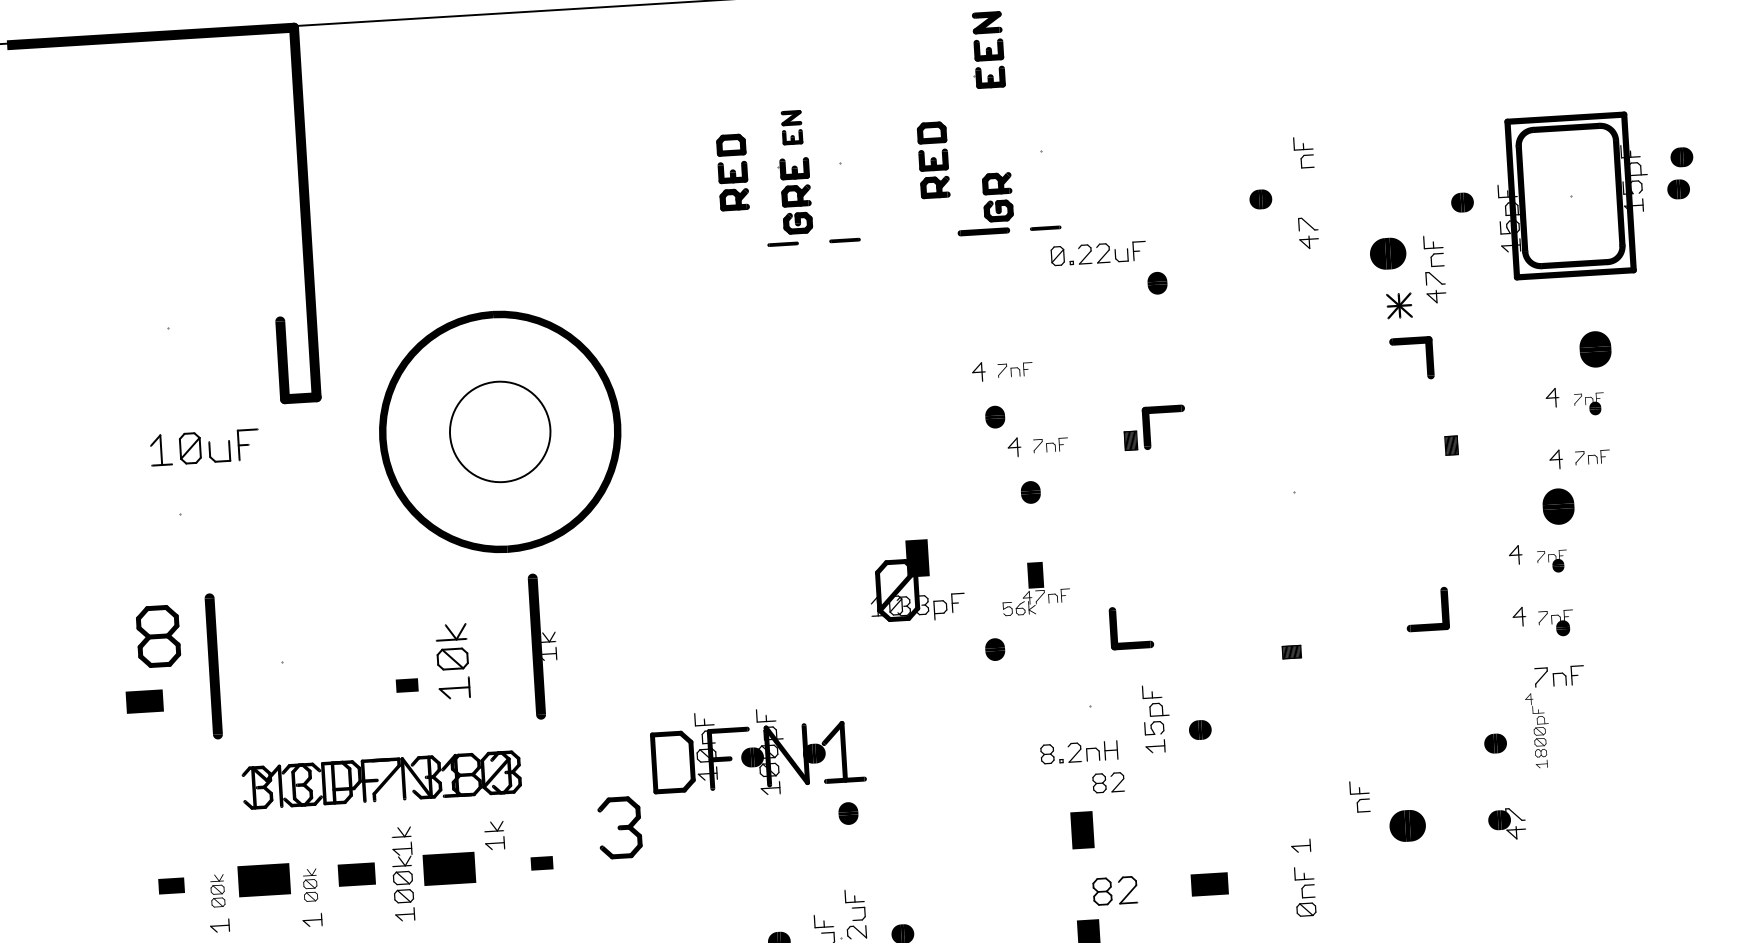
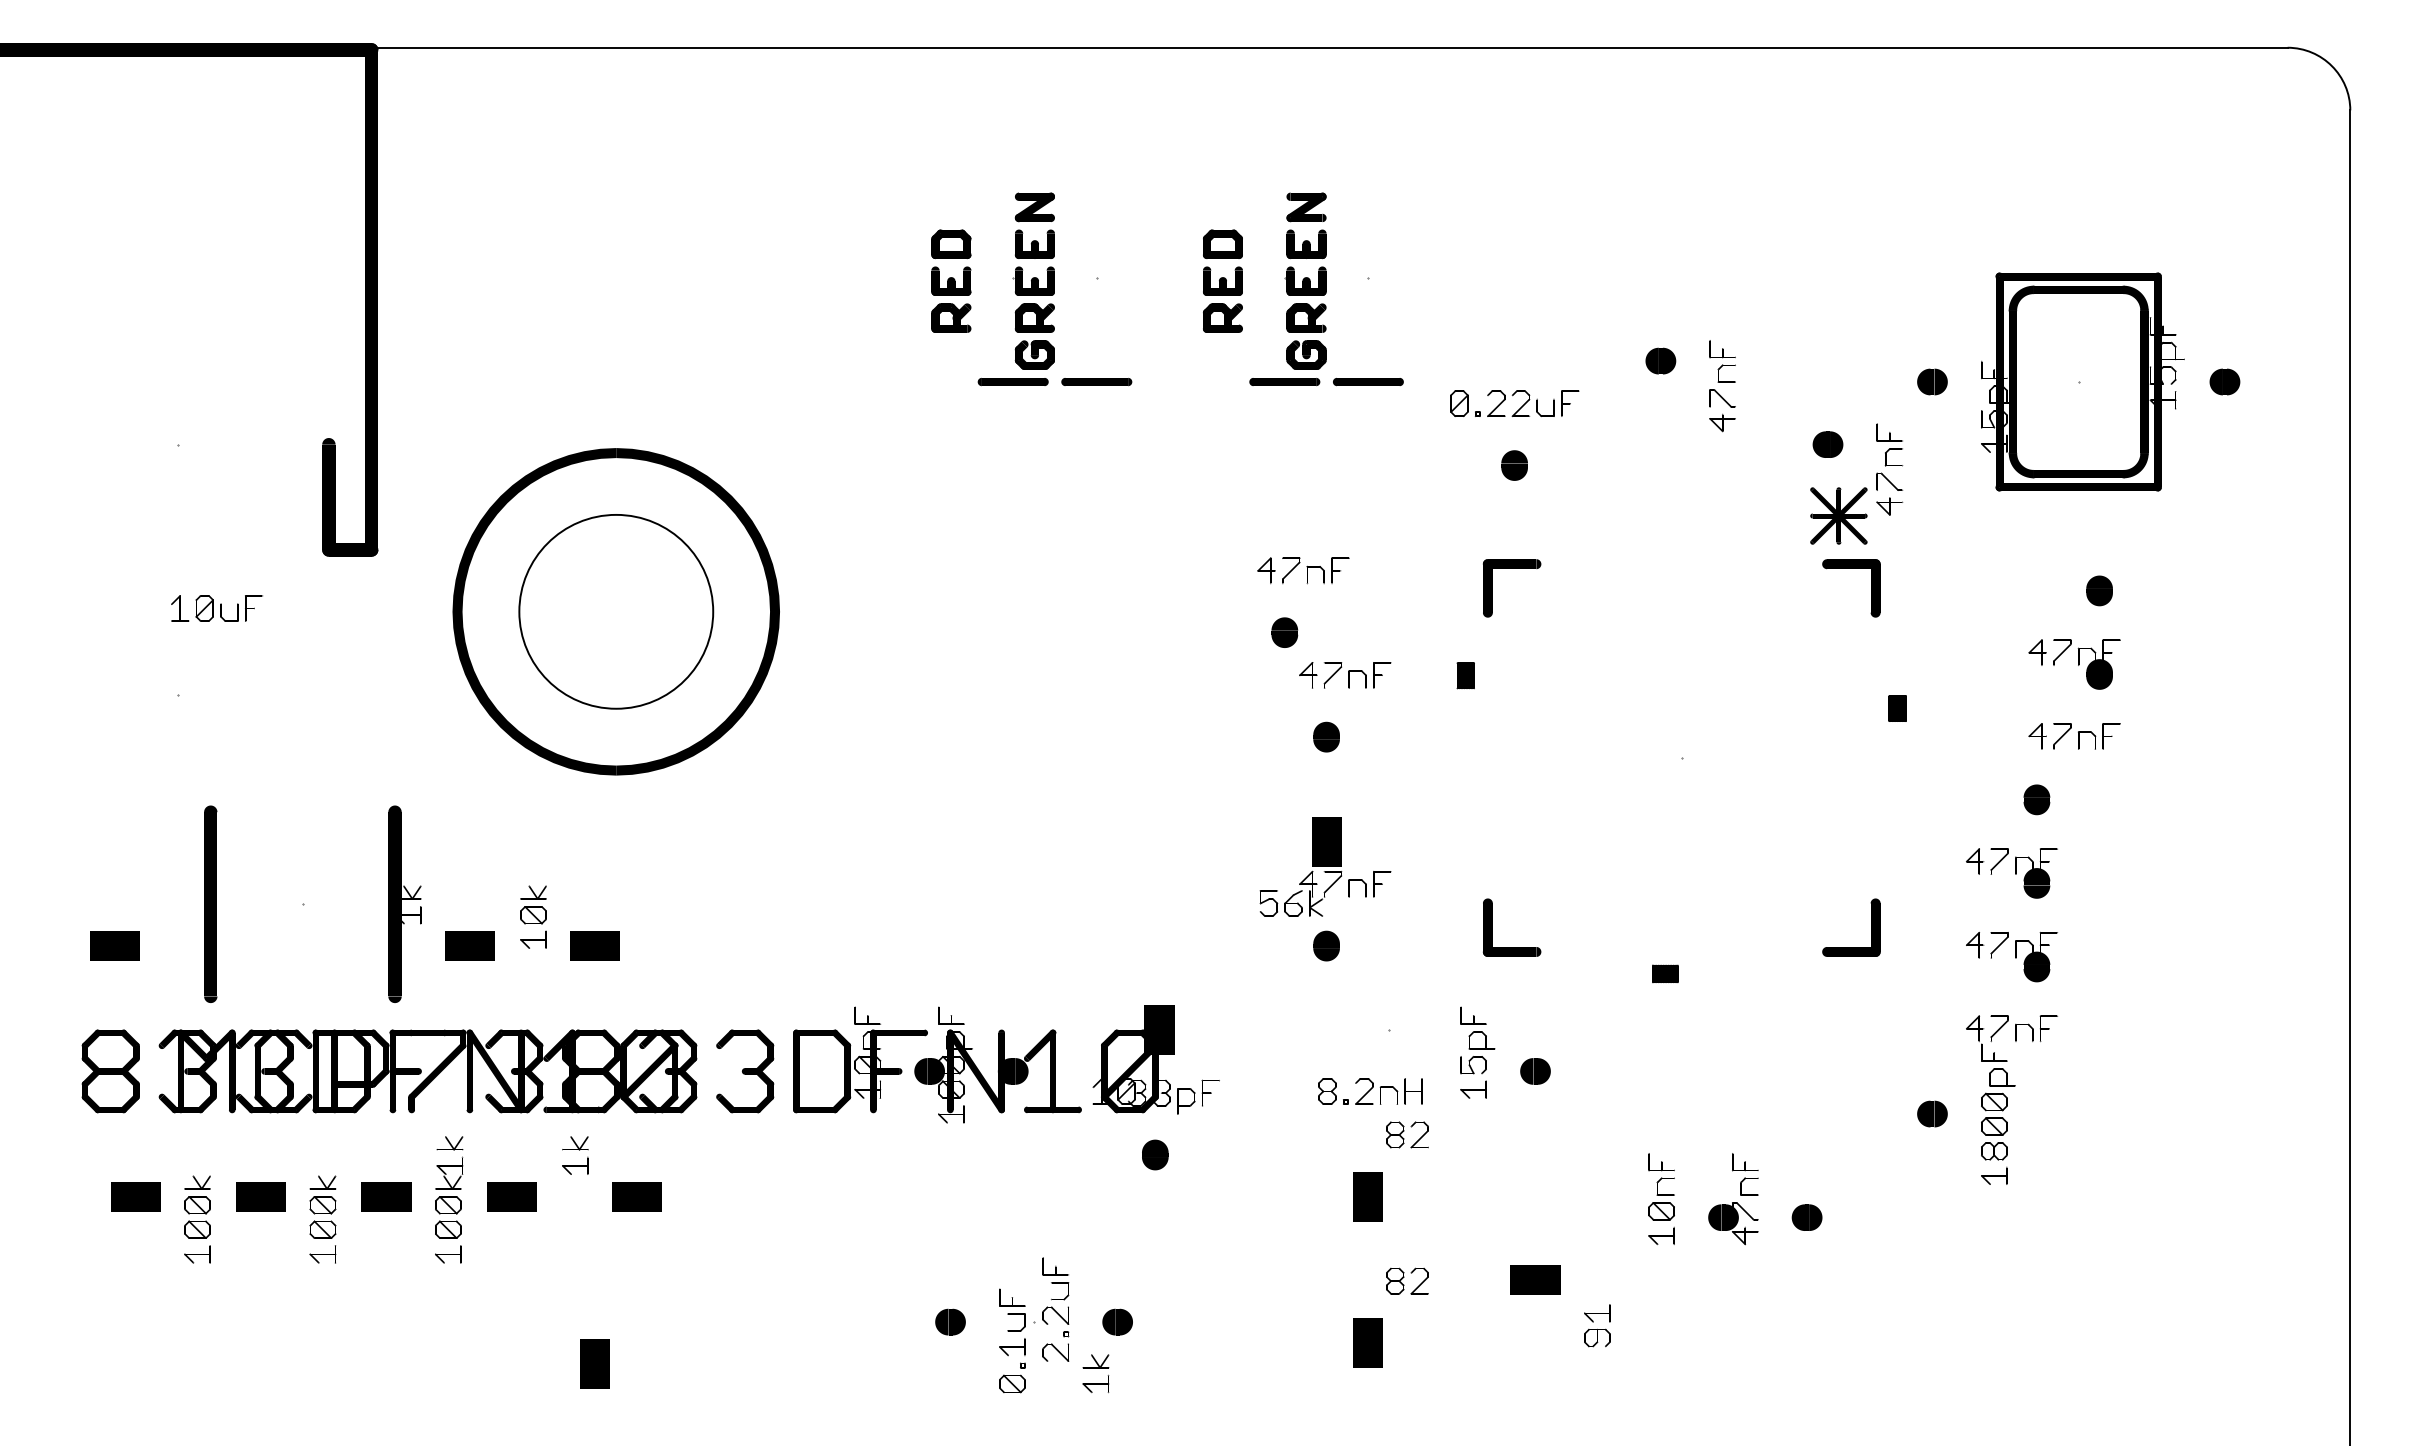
part: (988, 49) -> (1305, 243), moved
part: (791, 127) -> (1034, 225), size x1.43
part: (1303, 152) -> (1722, 361), moved
part: (1681, 156) -> (2231, 338), removed
part: (1045, 228) -> (1368, 382), size x1.67
part: (844, 240) -> (1096, 382), size x1.67
part: (782, 244) -> (1012, 382), size x1.67
part: (1387, 253) -> (1827, 444), size x0.62
part: (1102, 256) -> (1519, 408), moved
part: (1399, 305) -> (1838, 515), size x1.67
part: (1595, 349) -> (2099, 590), size x0.62
part: (1015, 369) -> (1315, 570), size x1.43
part: (1589, 404) -> (2086, 664), size x1.67
part: (1163, 412) -> (1512, 568), moved
circle: (500, 431) -> (616, 611), size x1.43
part: (1050, 445) -> (1357, 675), size x1.43
part: (205, 447) -> (217, 608), size x0.62
part: (1592, 457) -> (2086, 736), size x1.43
part: (1558, 506) -> (2036, 799), size x0.62
part: (1552, 561) -> (2023, 873), size x1.67
part: (915, 580) -> (1155, 1059), moved
part: (1035, 588) -> (1325, 866), size x1.43
part: (1555, 623) -> (2023, 957), size x1.43
part: (1116, 628) -> (1492, 927), moved
part: (158, 636) -> (110, 1071), moved
part: (543, 645) -> (404, 903), moved
part: (995, 649) -> (1326, 945), moved
part: (452, 660) -> (533, 916), size x0.62
part: (499, 679) -> (594, 945), added
part: (406, 685) -> (469, 945), size x1.67
part: (1537, 730) -> (1990, 1099), size x1.67
part: (381, 780) -> (427, 1071), size x1.43
part: (848, 813) -> (1155, 1154), moved
part: (1507, 824) -> (1733, 1223), moved
part: (1407, 825) -> (1806, 1217), size x0.62
part: (620, 827) -> (745, 1071), moved
part: (541, 863) -> (636, 1196), size x1.67
part: (449, 868) -> (511, 1196), size x0.71
part: (263, 880) -> (260, 1196), size x0.71
part: (309, 884) -> (322, 1206), size x1.43
part: (171, 885) -> (135, 1196), size x1.43
part: (217, 890) -> (197, 1206), size x1.43
part: (1115, 890) -> (1407, 1280), size x0.71
part: (1305, 891) -> (1661, 1186), moved
part: (1257, 915) -> (1597, 1325), added

